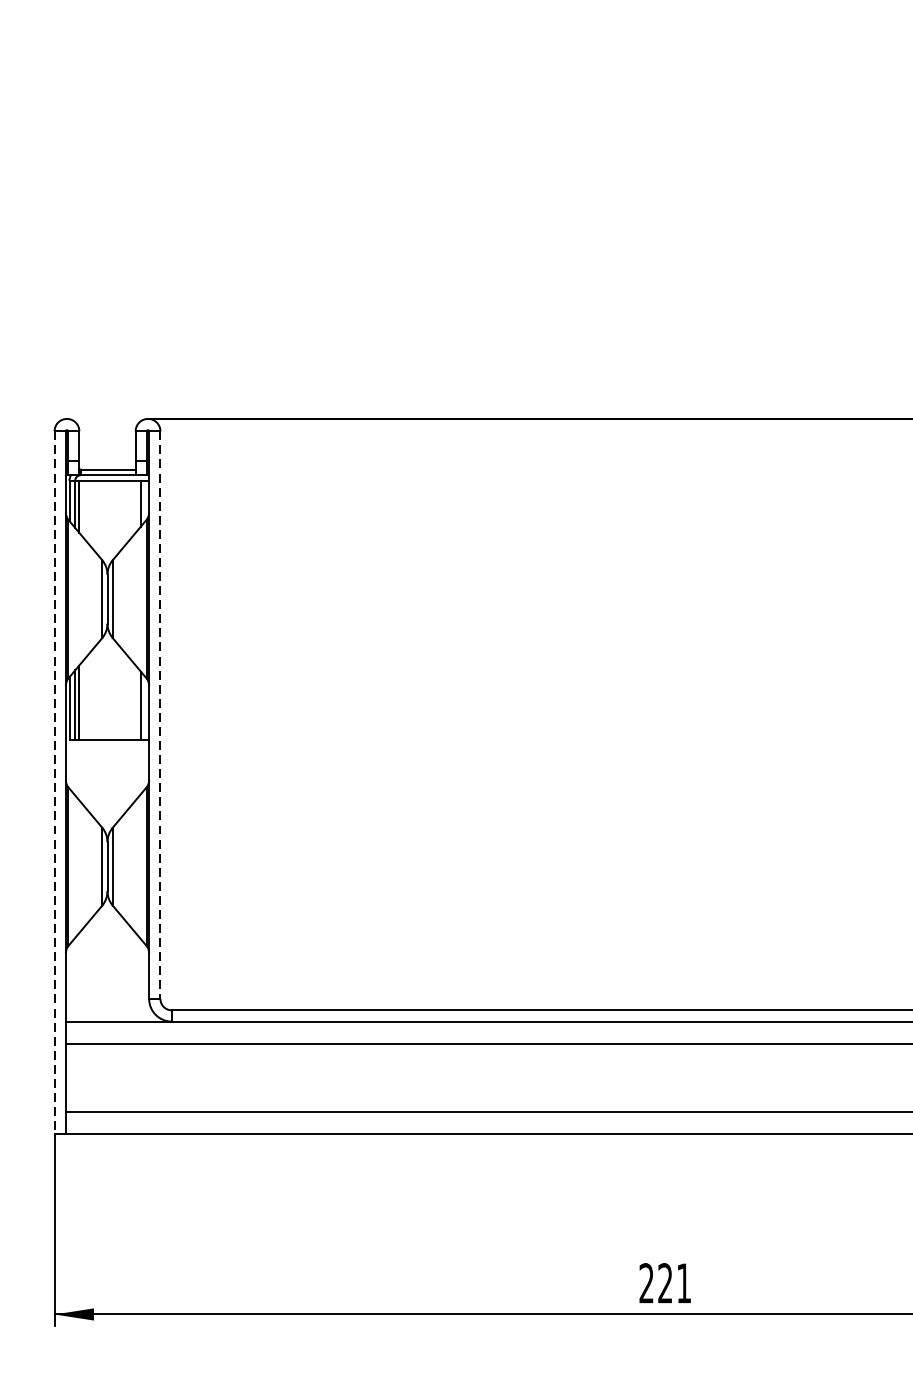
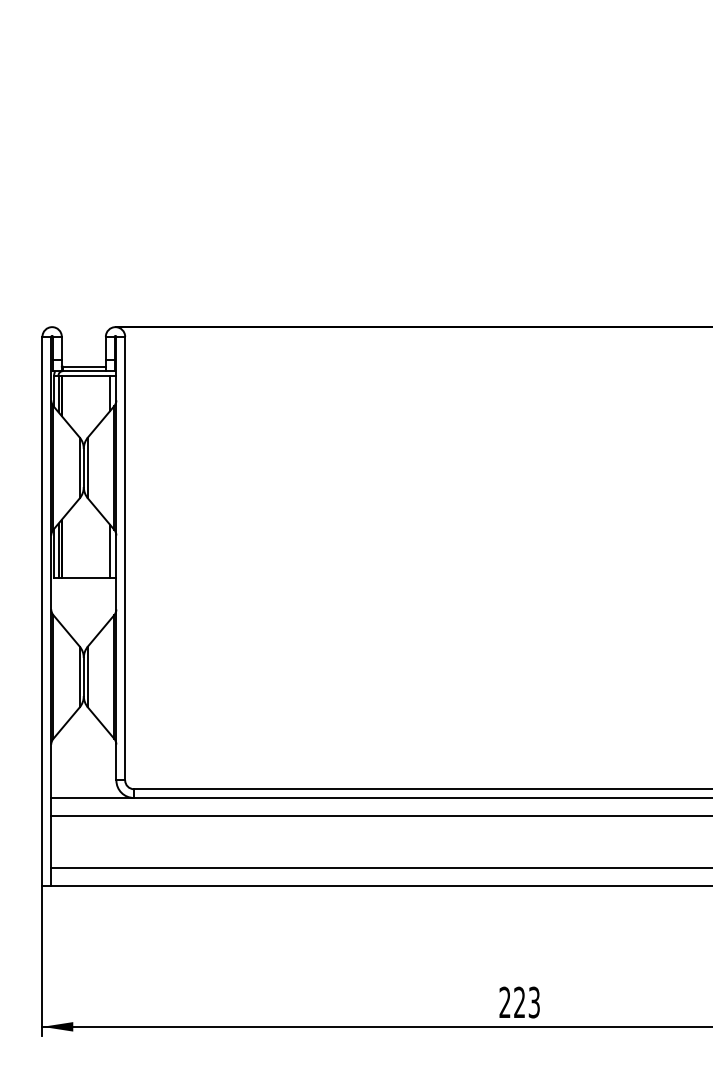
line: (160, 715) -> (125, 558), dashed -> solid
line: (54, 782) -> (42, 611), dashed -> solid
text: (683, 1283) -> (533, 1002), 221 -> 223

